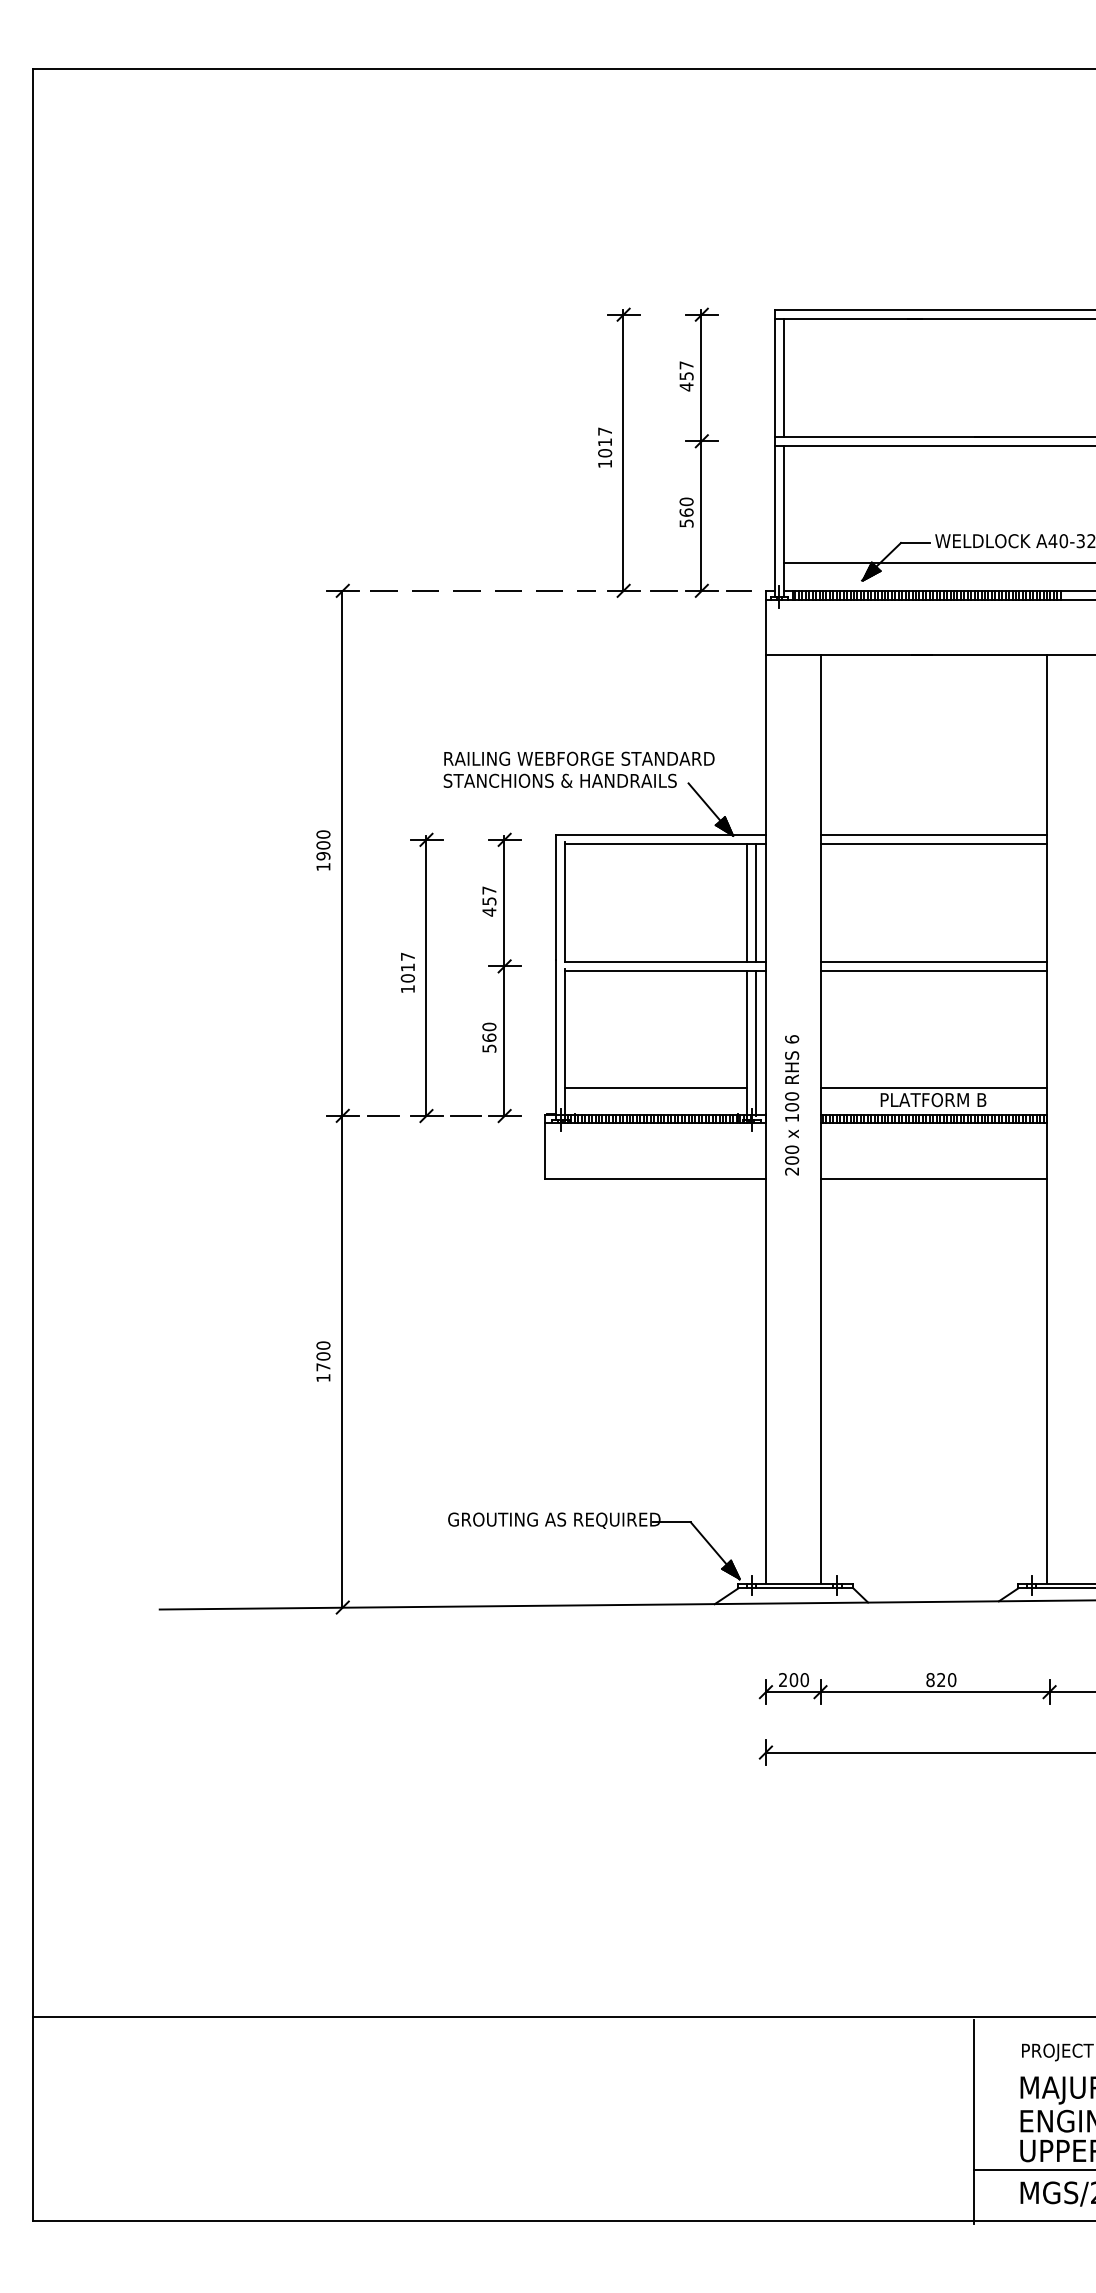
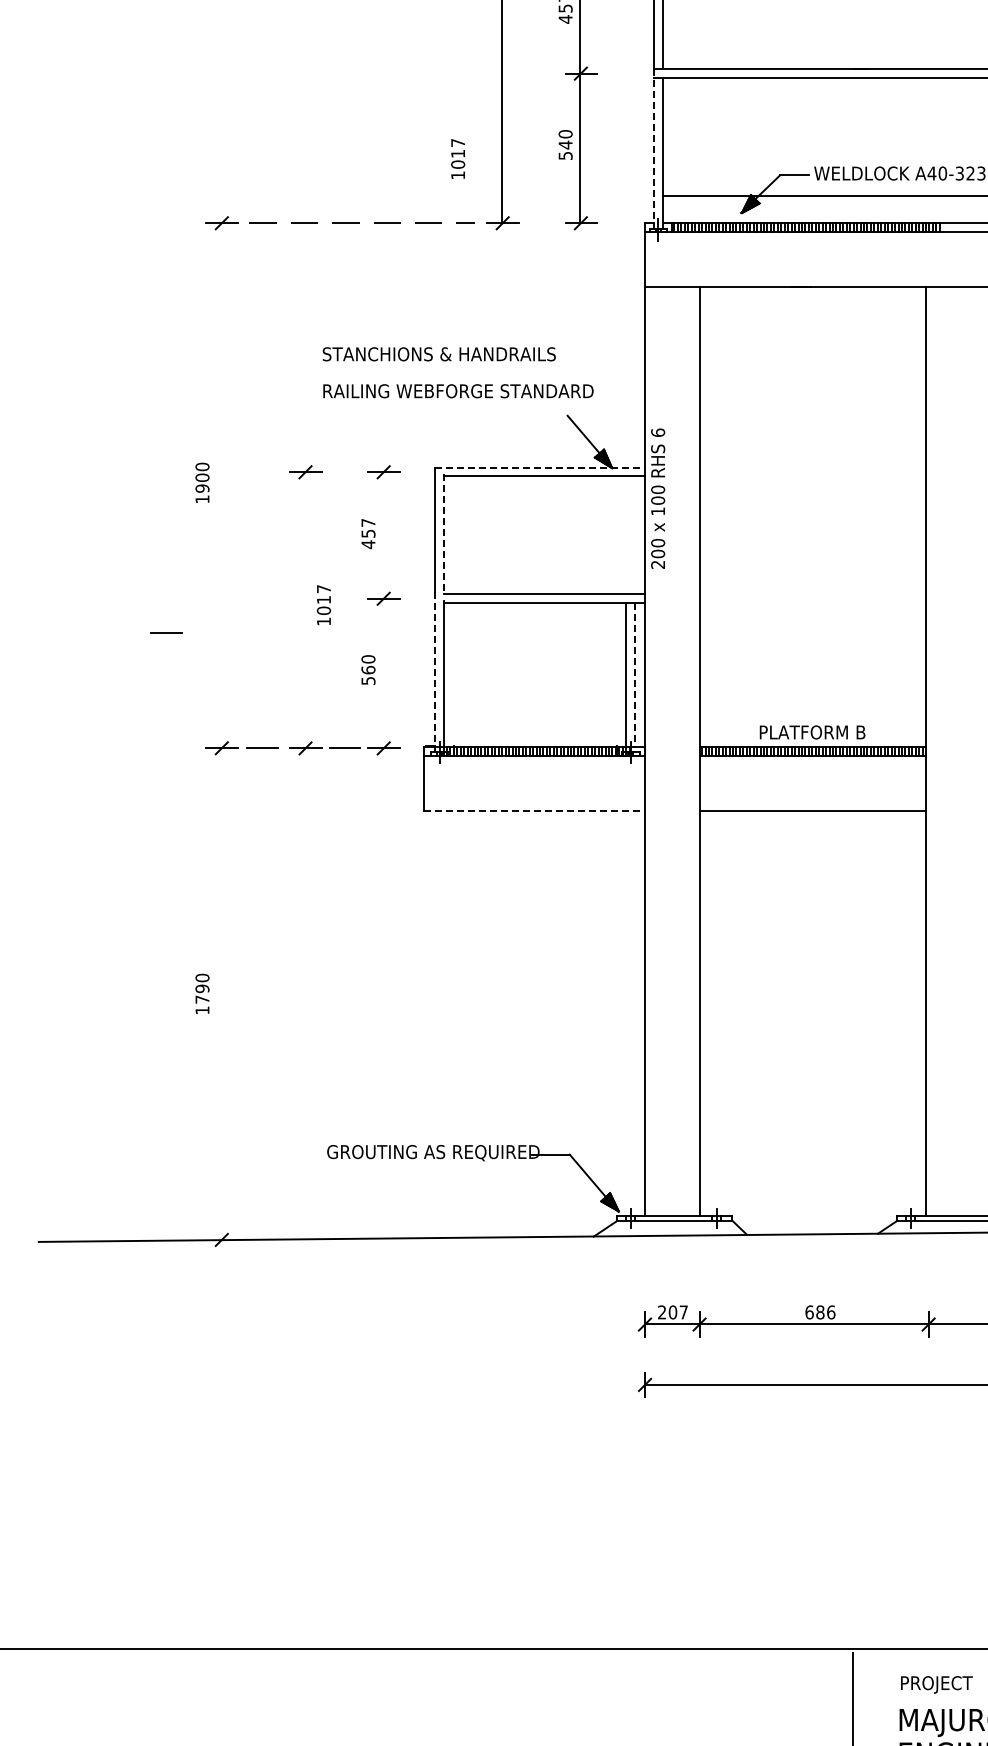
text: (605, 447) -> (458, 158), moved
text: (686, 512) -> (565, 144), 560 -> 540
line: (774, 516) -> (653, 148), solid -> dashed
line: (663, 591) -> (542, 223), removed
line: (738, 591) -> (617, 223), removed
text: (559, 780) -> (438, 353), moved
line: (661, 835) -> (540, 467), solid -> dashed
line: (933, 835) -> (812, 467), removed
line: (933, 843) -> (812, 475), removed
line: (565, 902) -> (444, 534), solid -> dashed
line: (747, 902) -> (626, 534), removed
line: (756, 902) -> (635, 534), removed
line: (933, 961) -> (812, 593), removed
line: (933, 970) -> (812, 602), removed
text: (407, 972) -> (323, 604), moved
line: (425, 975) -> (304, 607), removed
line: (503, 975) -> (382, 607), removed
line: (287, 1000) -> (166, 632), added
line: (556, 1039) -> (435, 671), solid -> dashed
line: (756, 1043) -> (635, 675), solid -> dashed
line: (656, 1087) -> (535, 719), removed
line: (933, 1087) -> (812, 719), removed
line: (341, 1098) -> (220, 730), removed
text: (792, 1105) -> (658, 498), moved
line: (656, 1178) -> (535, 810), solid -> dashed
text: (323, 1356) -> (202, 988), 1700 -> 1790
text: (804, 1680) -> (683, 1312), 200 -> 207
text: (941, 1680) -> (820, 1312), 820 -> 686

